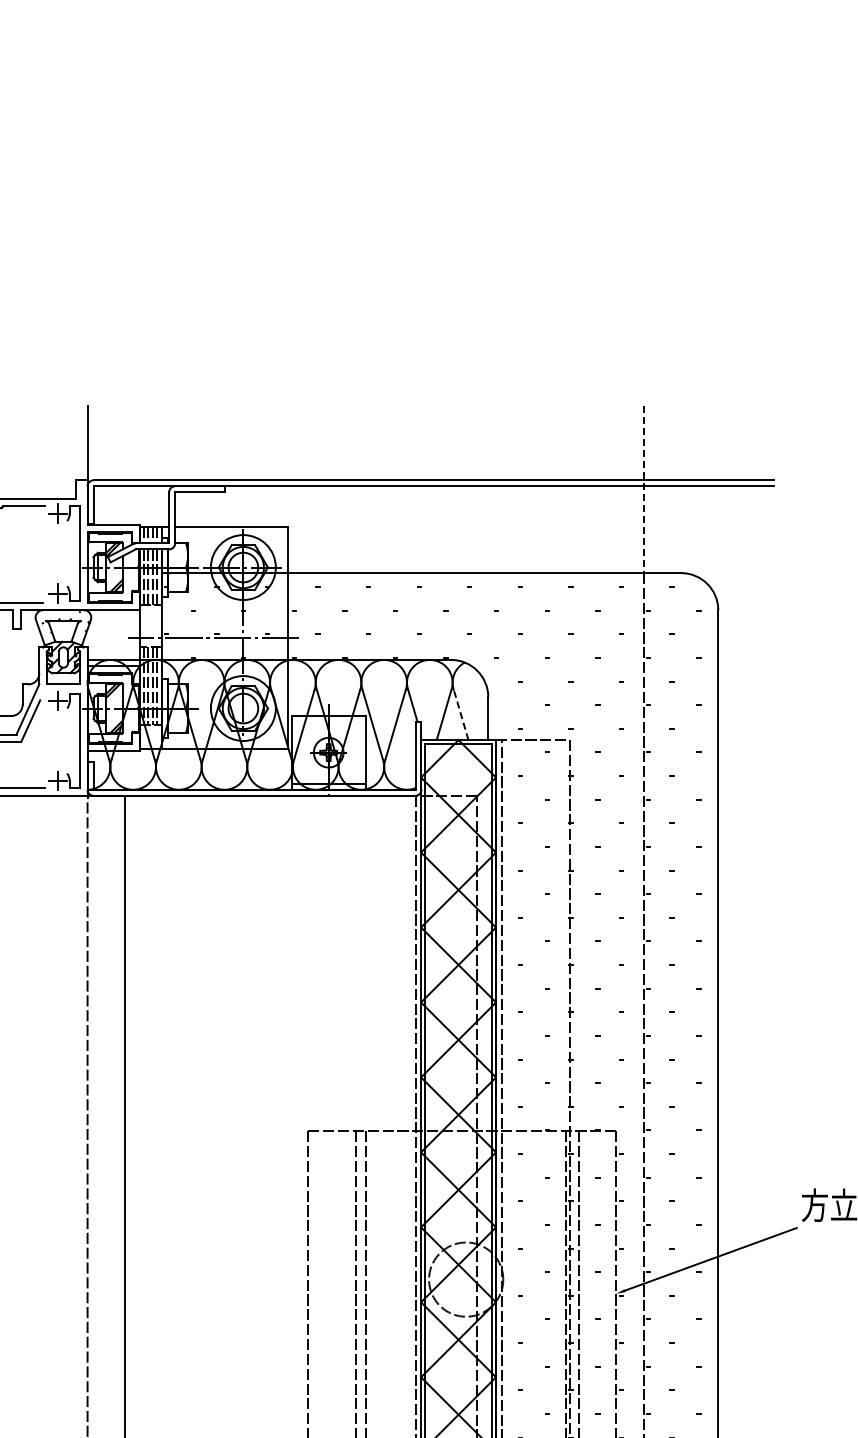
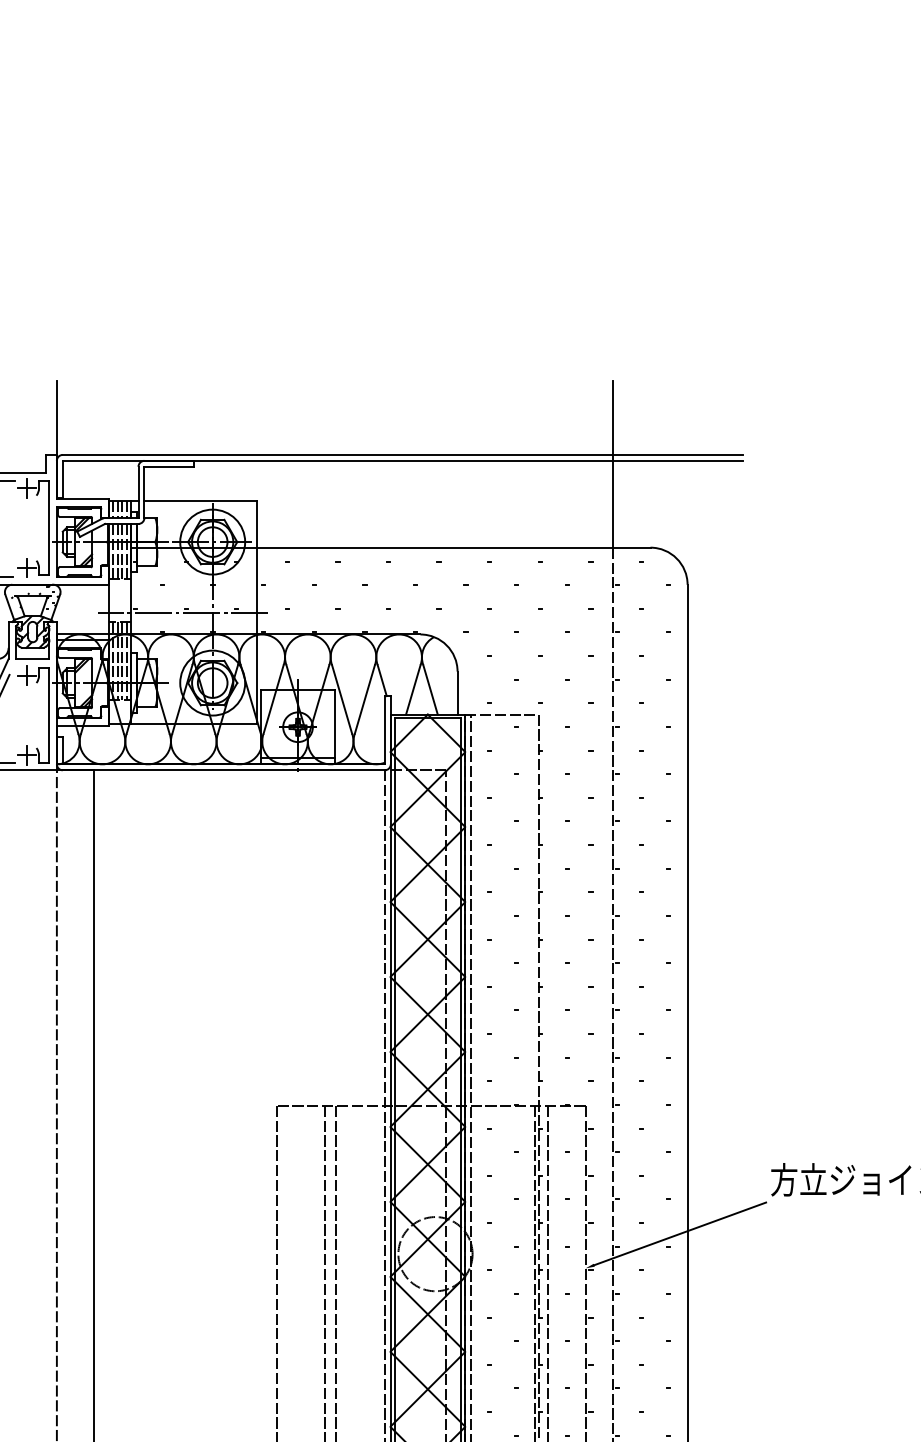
line: (644, 489) -> (613, 464), dashed -> solid
line: (461, 714) -> (430, 689), dashed -> solid

